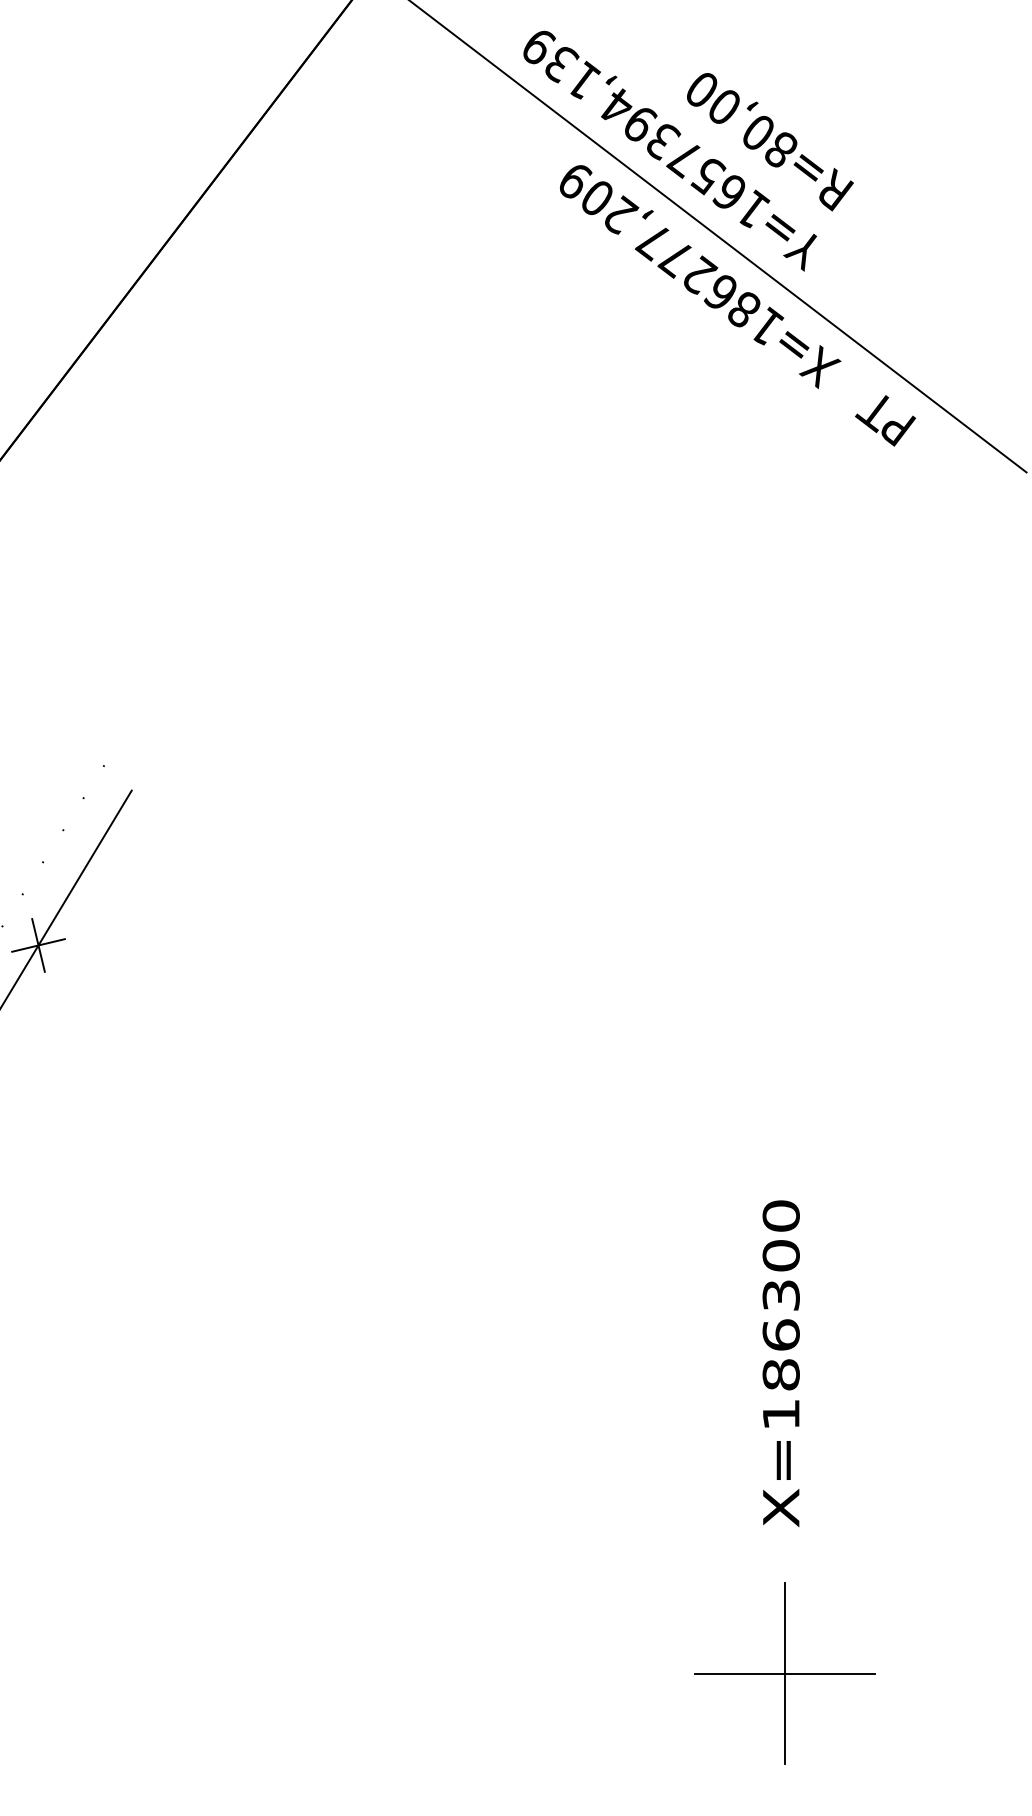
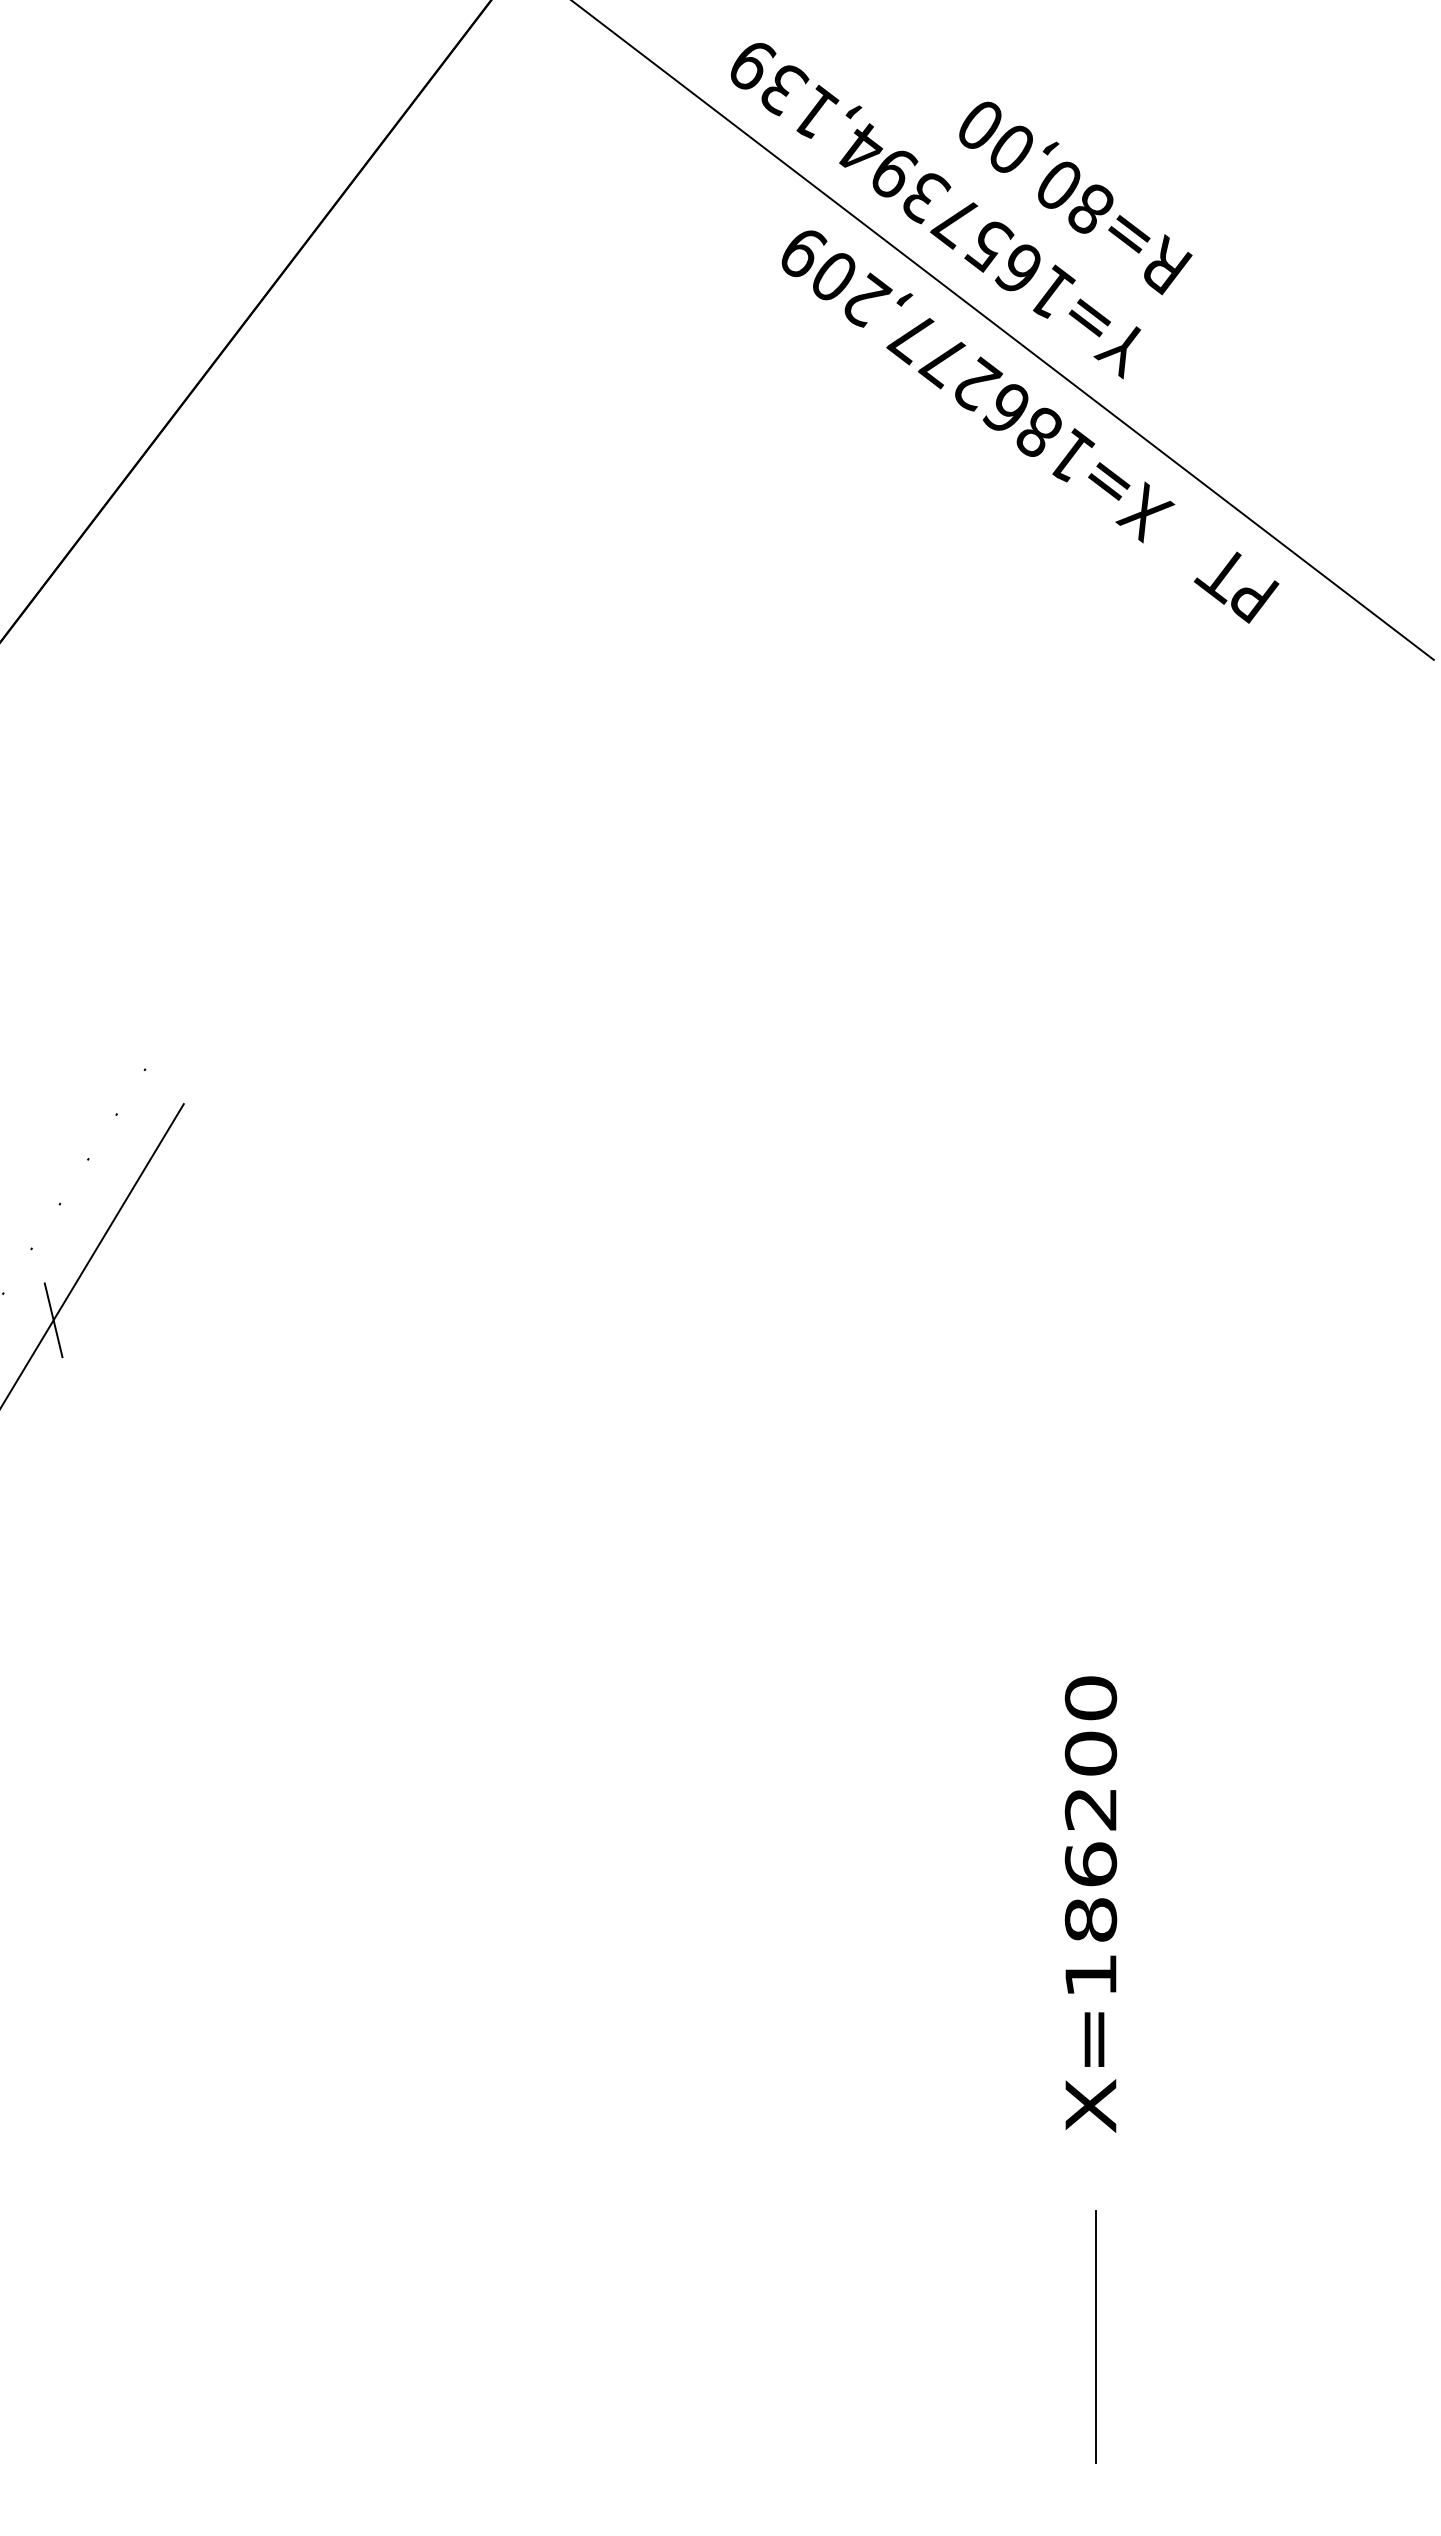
line: (38, 945) -> (53, 1320), removed
text: (781, 1295) -> (1091, 1809), X=186300 -> X=186200
line: (784, 1673) -> (1095, 2337), removed

